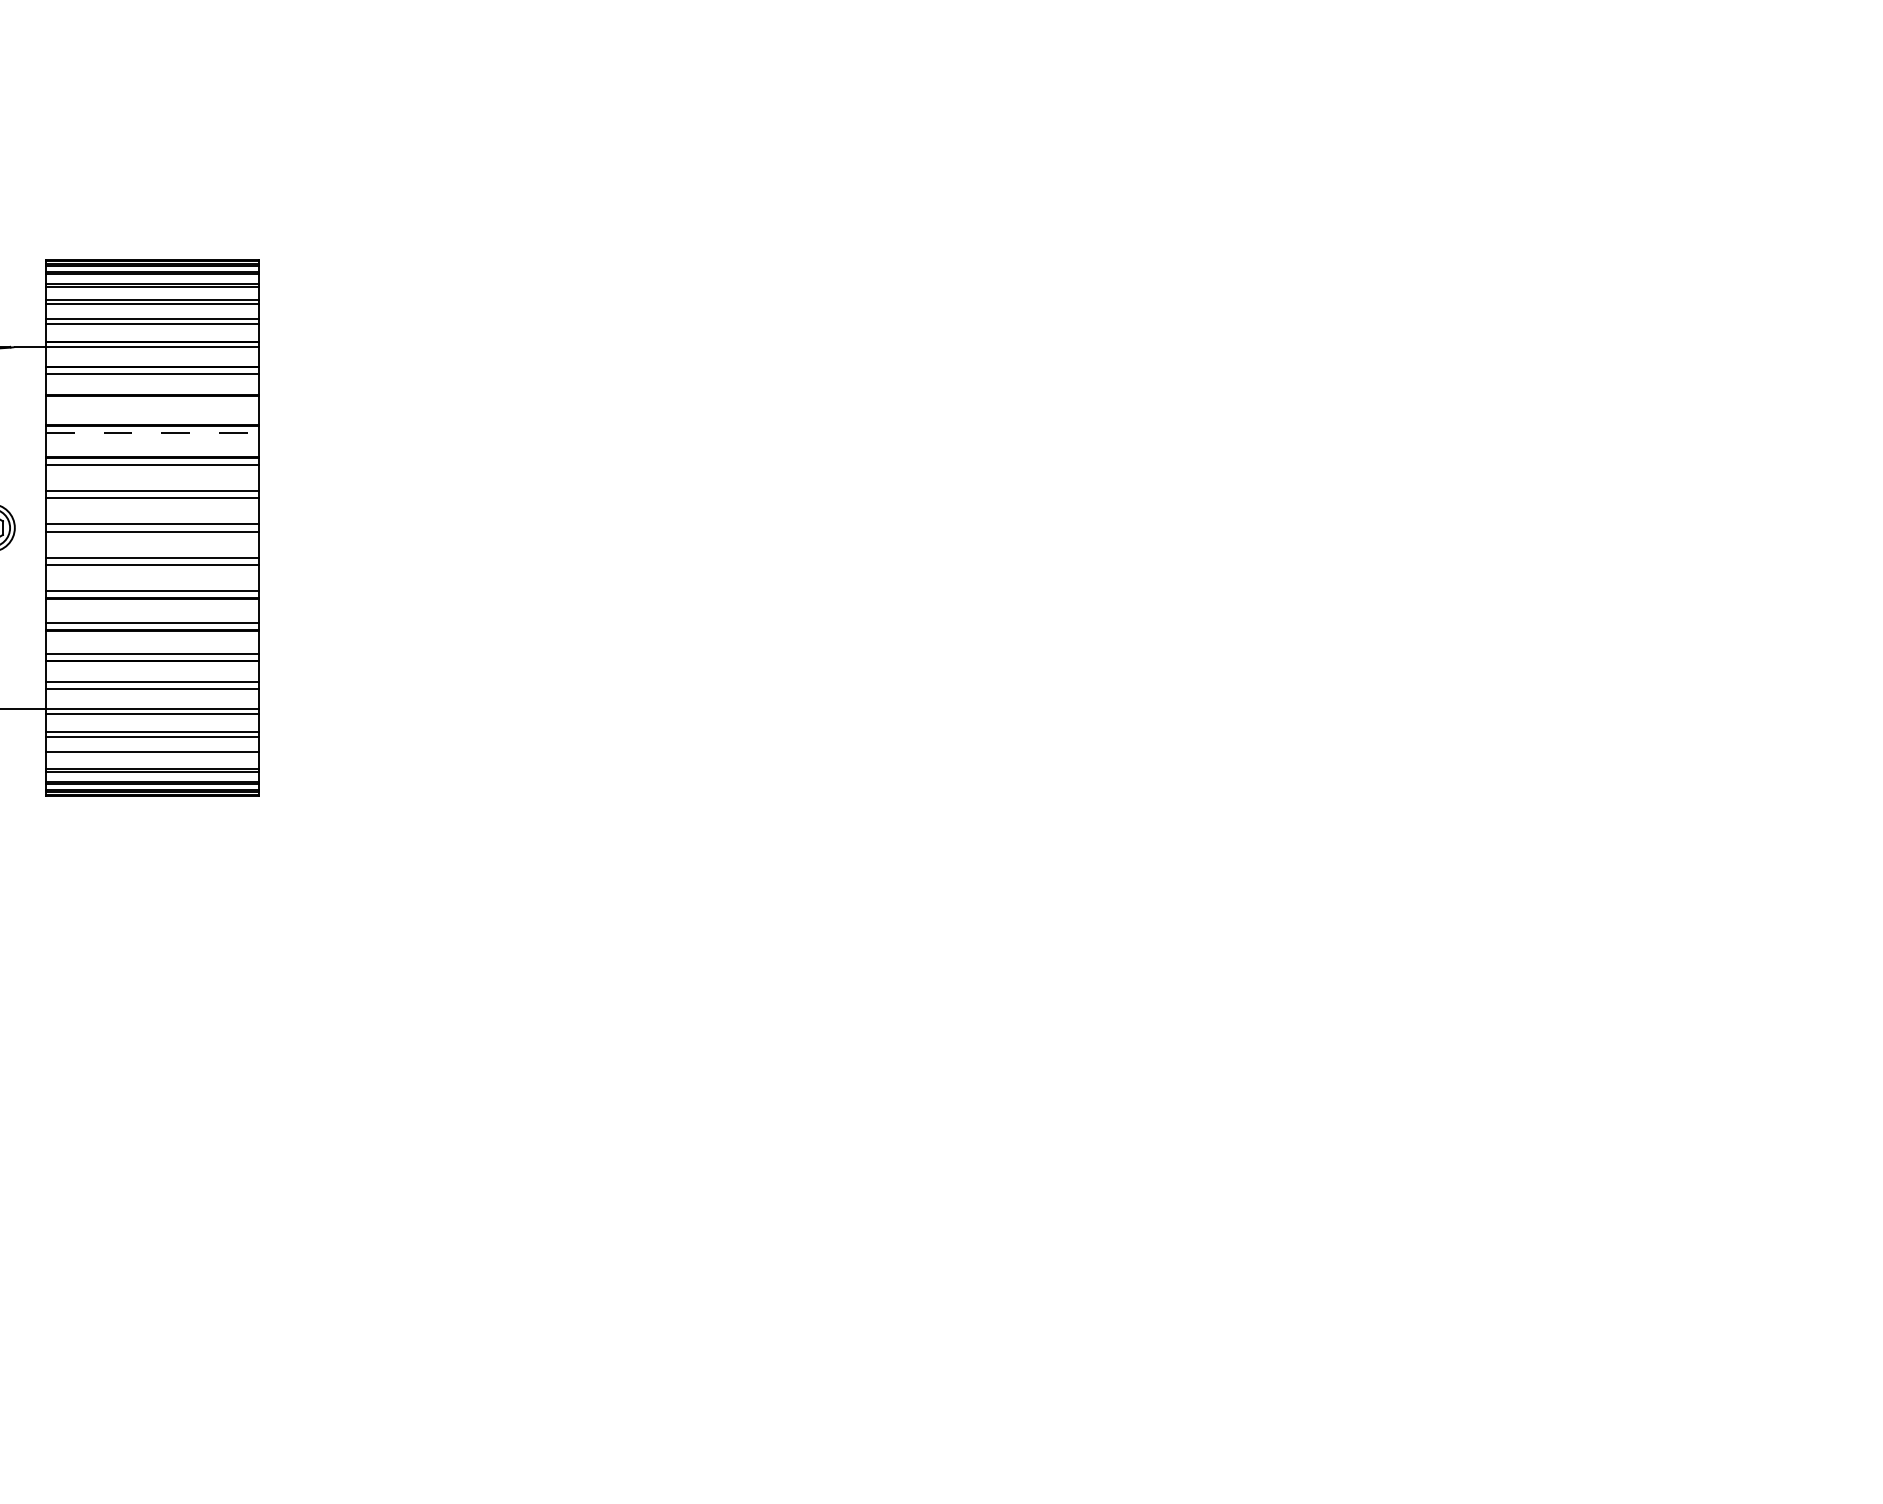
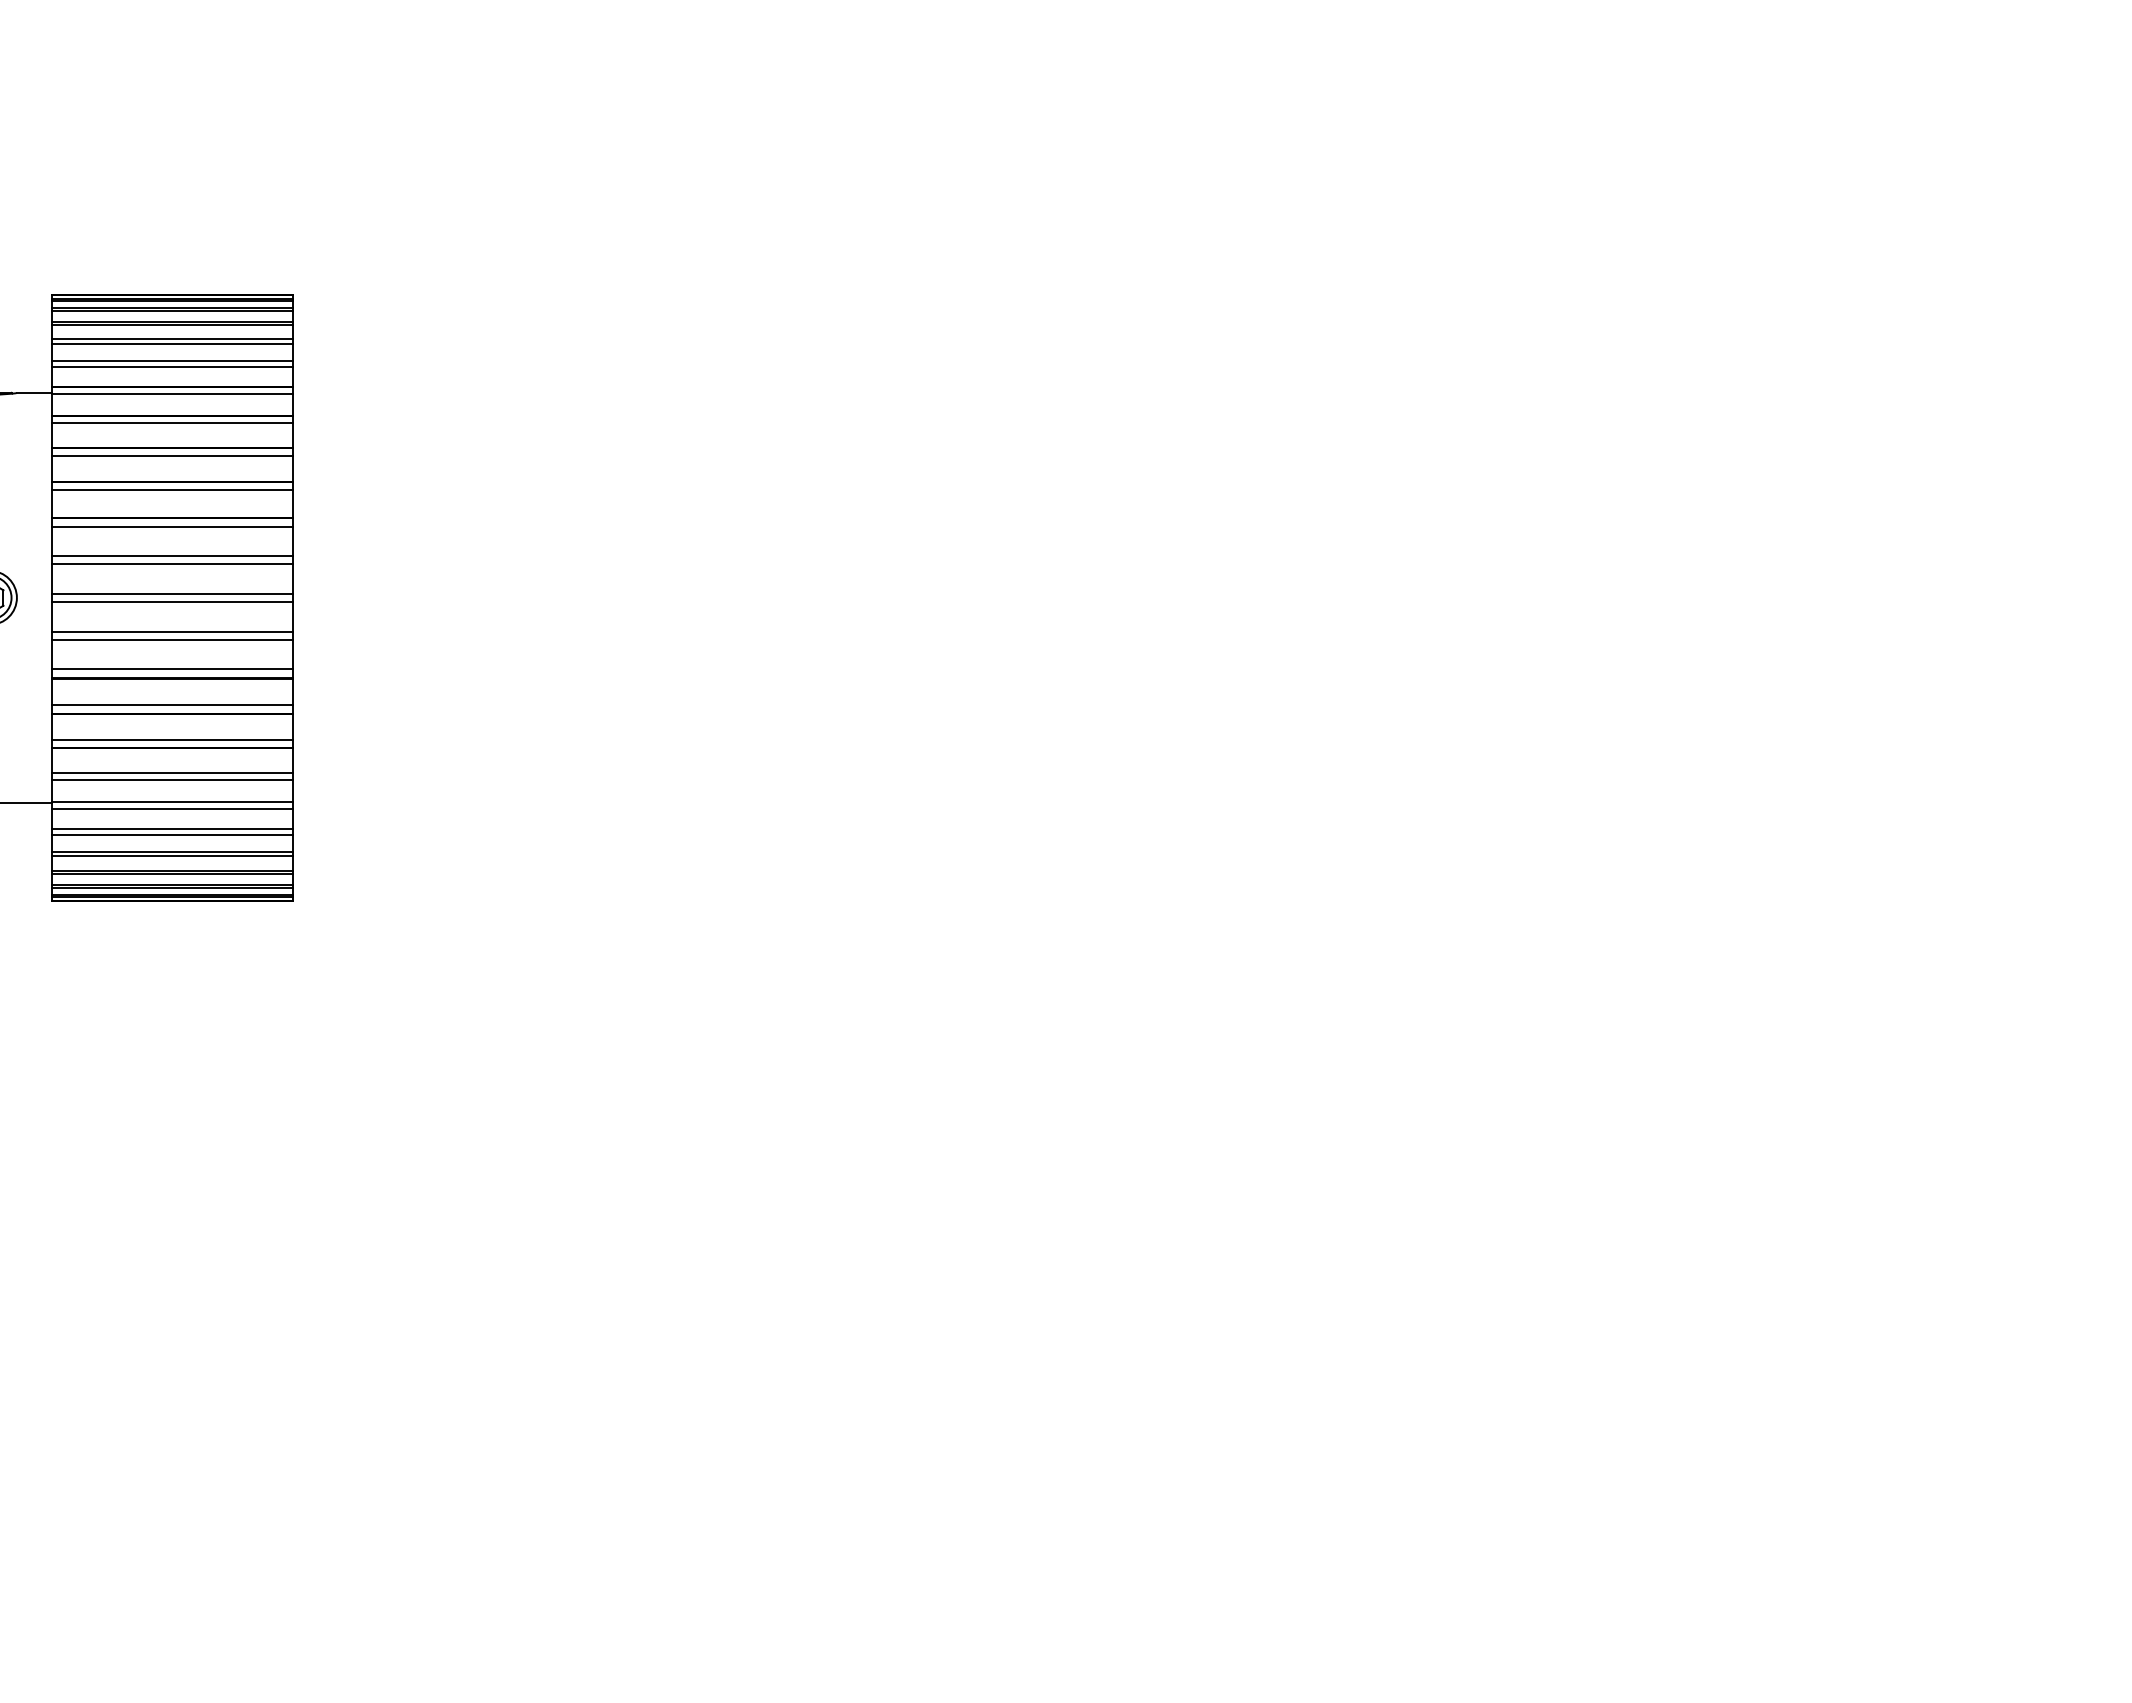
line: (152, 402) -> (172, 455), added
line: (152, 433) -> (172, 490), dashed -> solid
line: (152, 756) -> (172, 856), added

